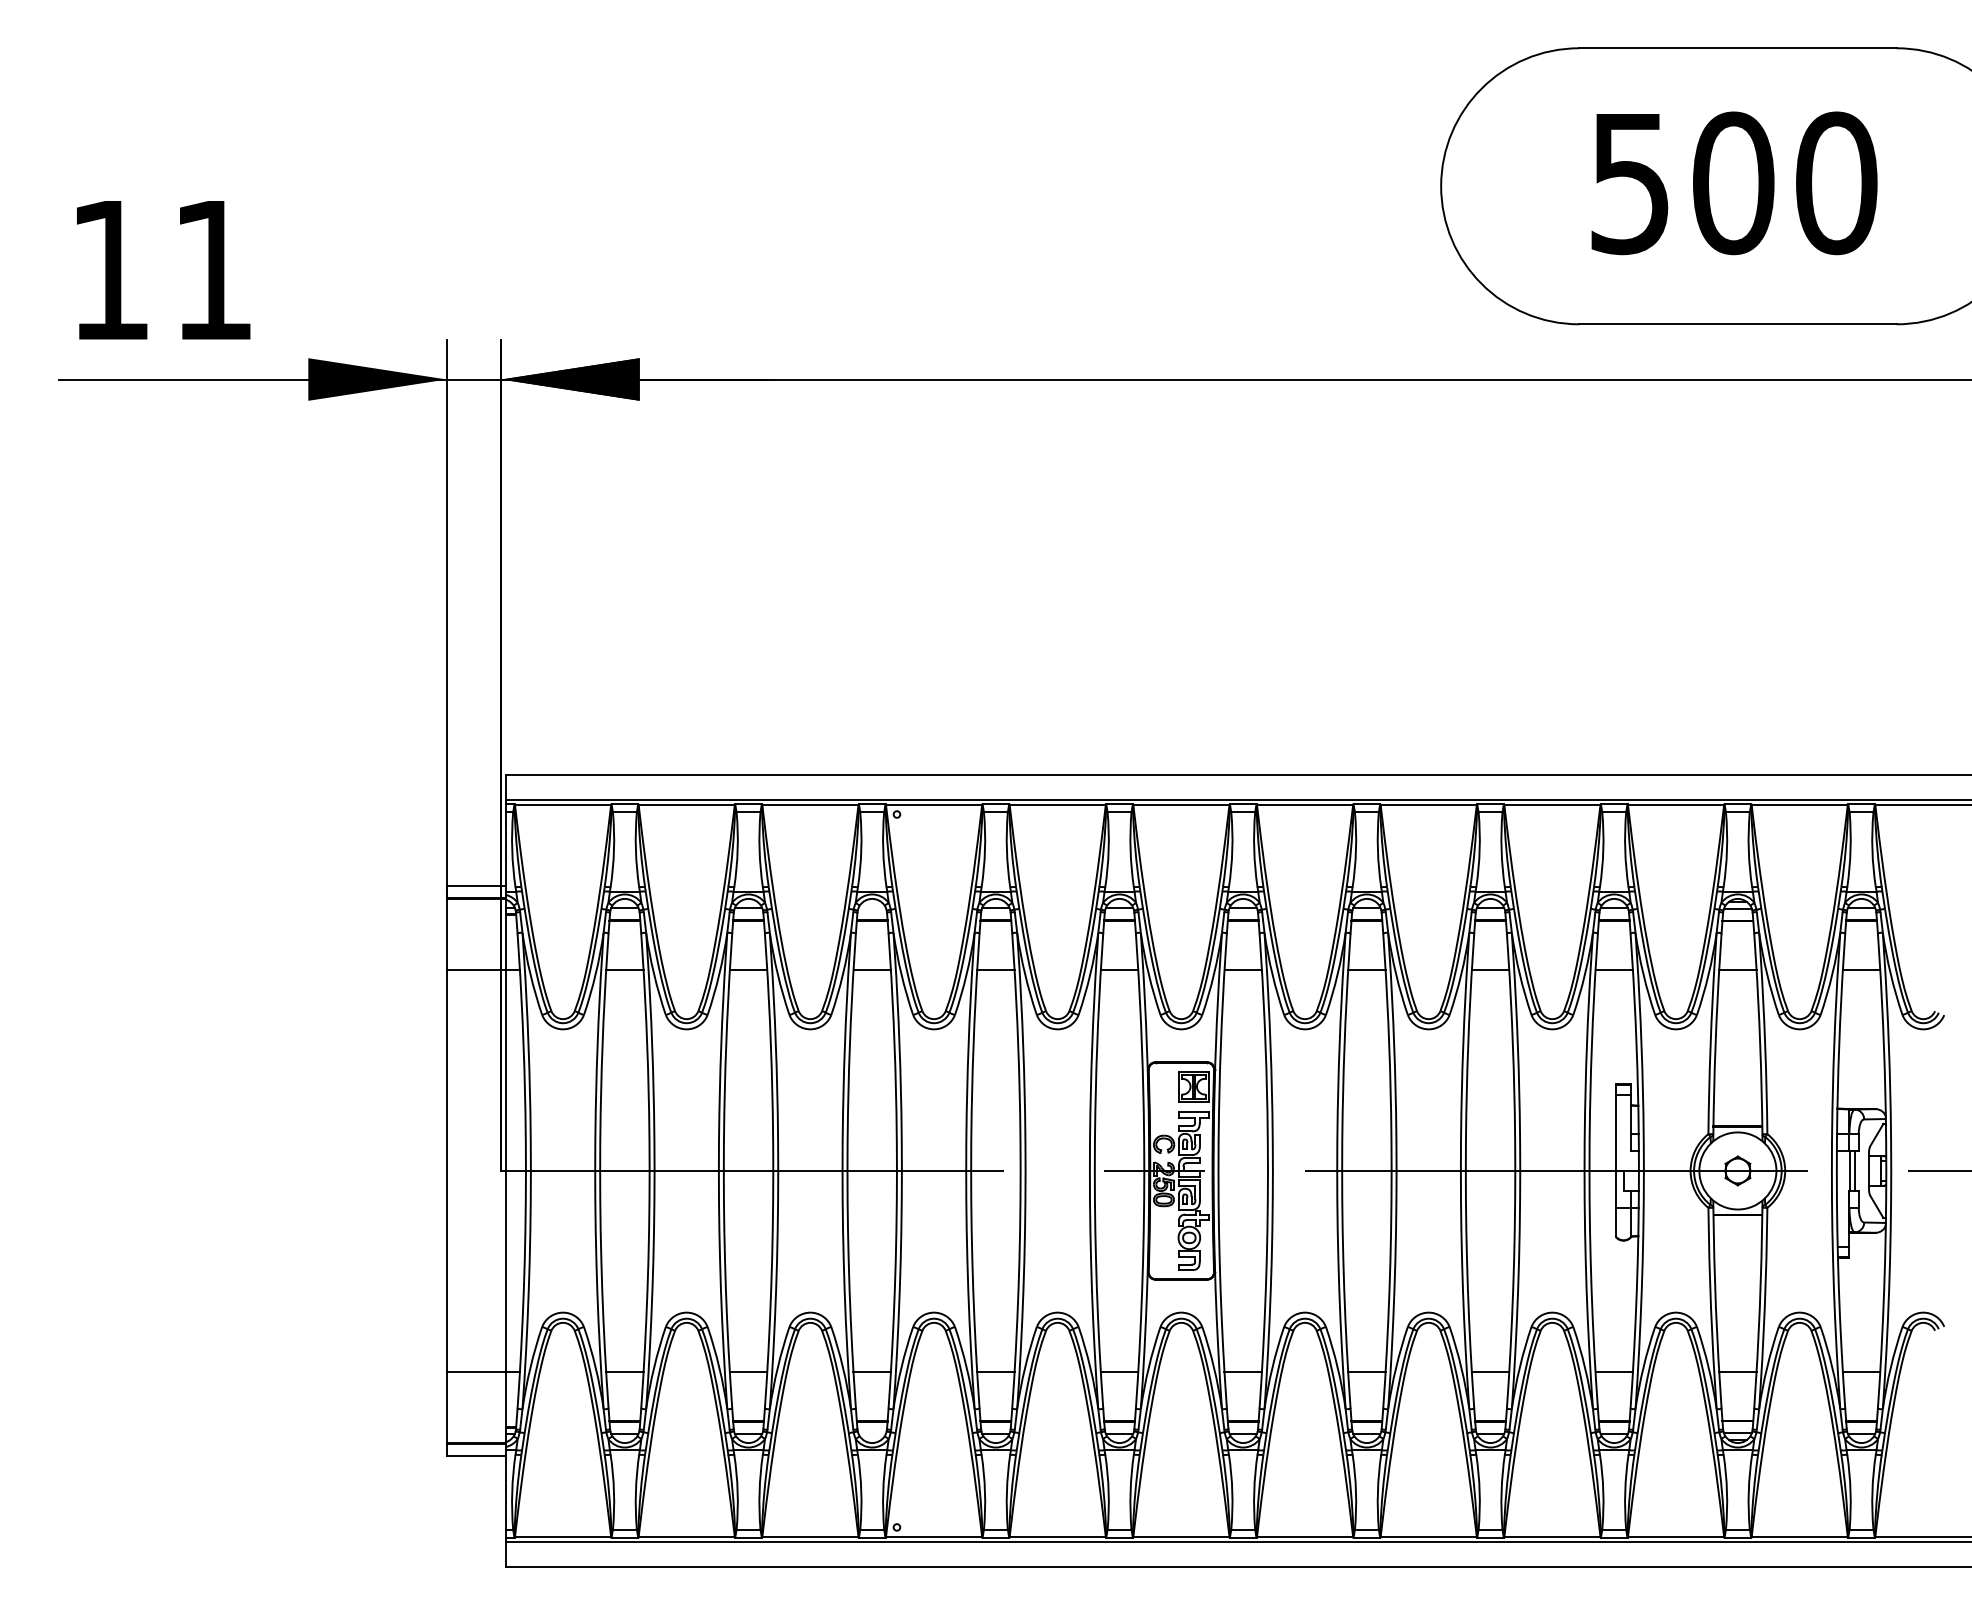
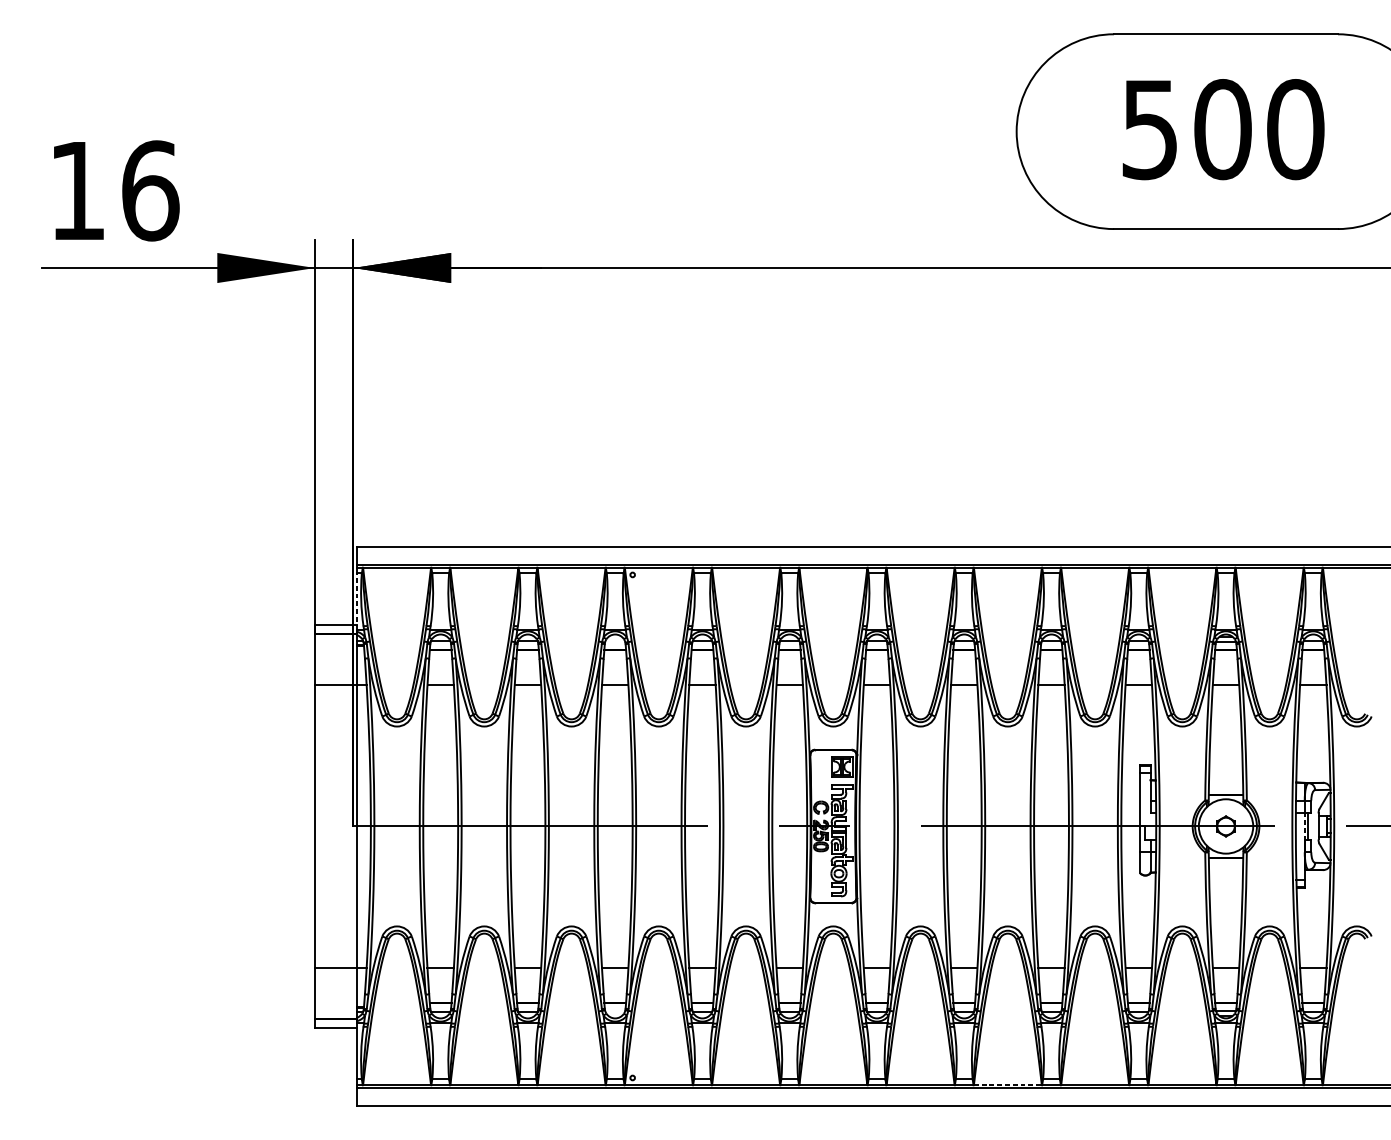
text: (214, 270) -> (151, 191), 11 -> 16
line: (506, 852) -> (357, 601), solid -> dashed
line: (1850, 1170) -> (1305, 826), solid -> dashed
line: (1429, 1537) -> (1008, 1085), solid -> dashed

